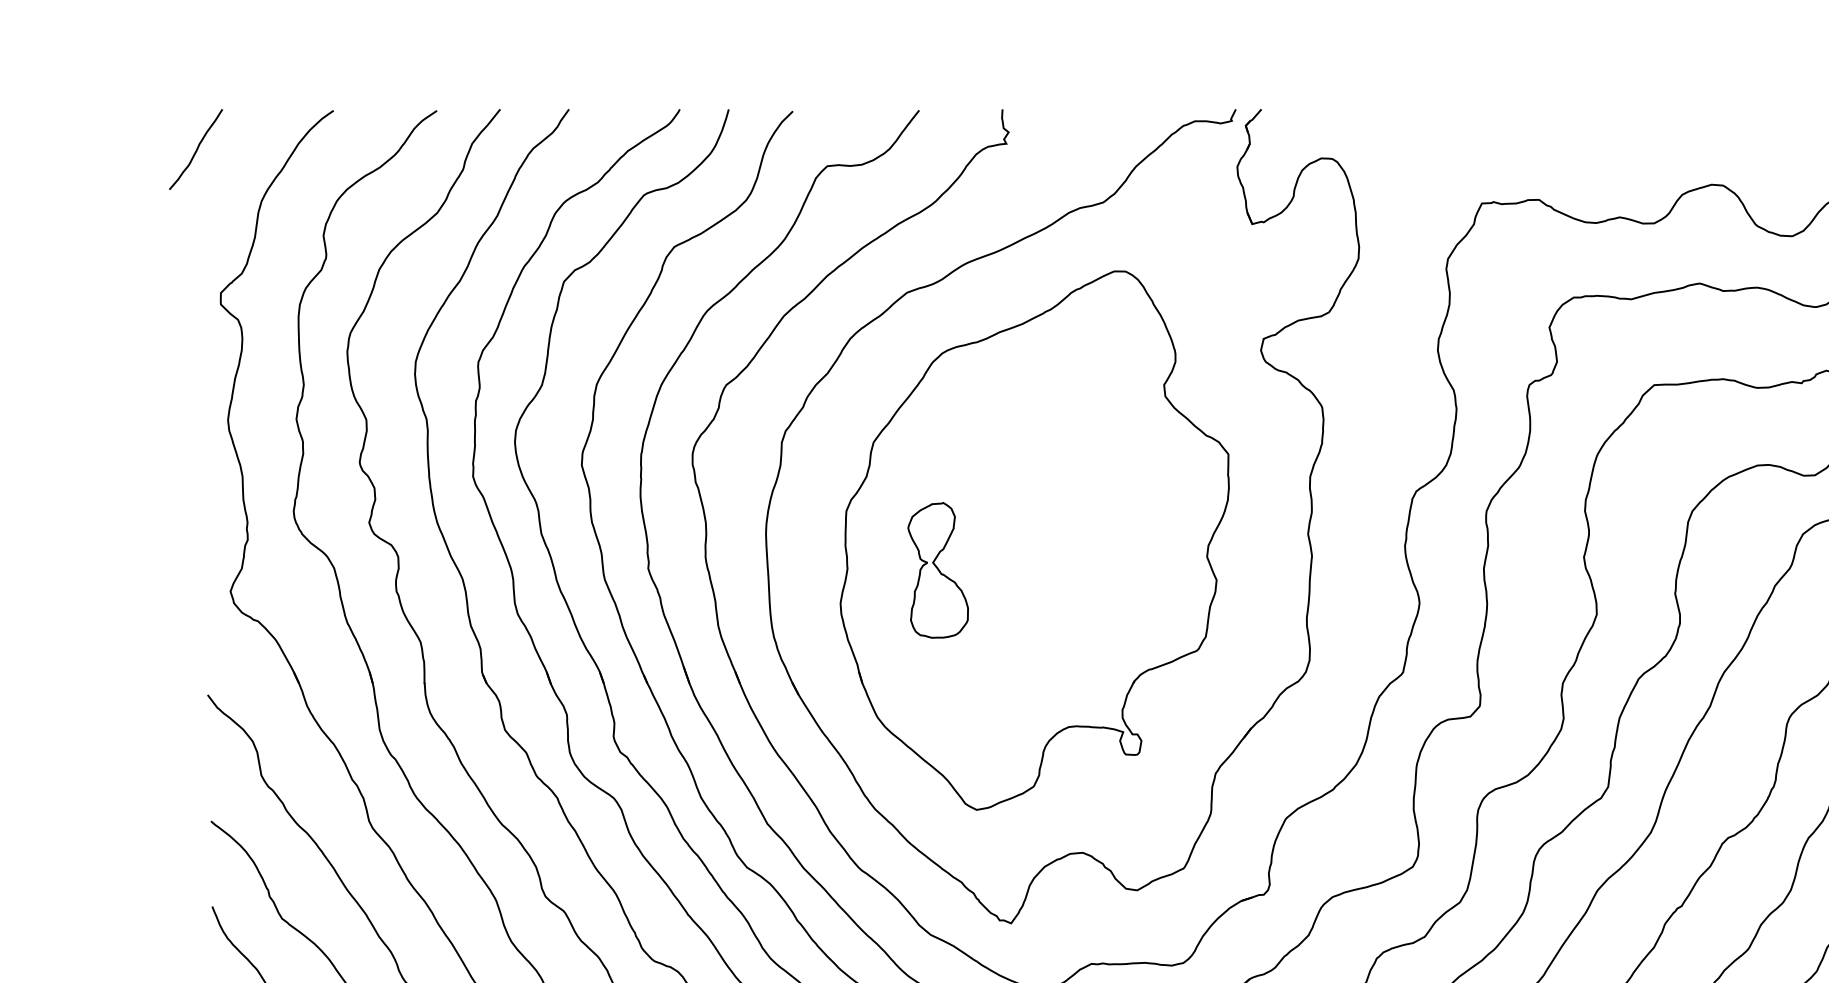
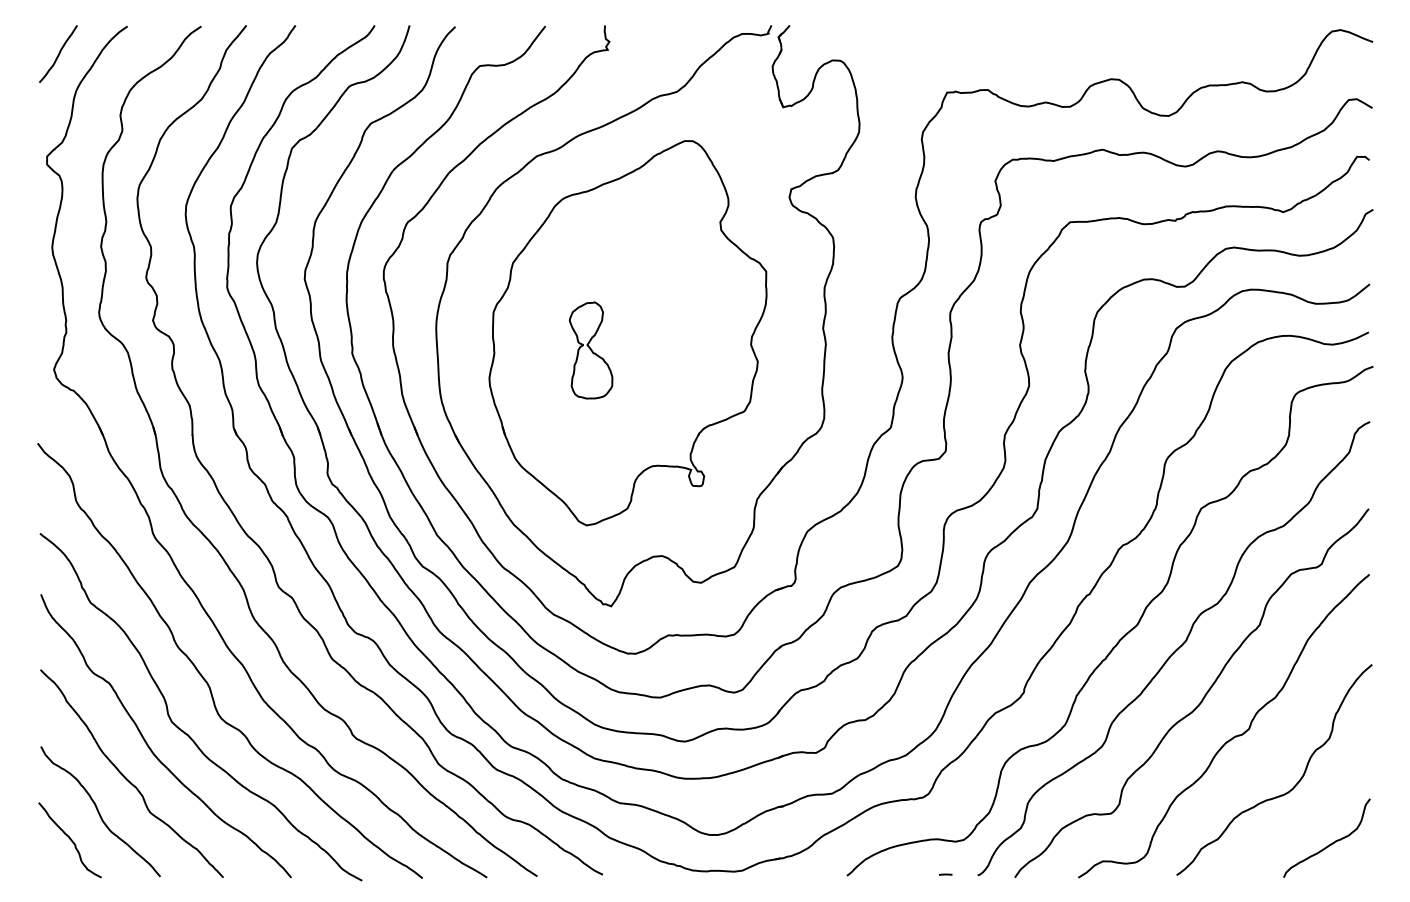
curve: (196, 150) -> (58, 54), moved
part: (937, 570) -> (590, 350), moved

